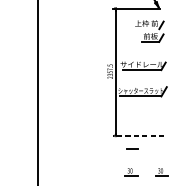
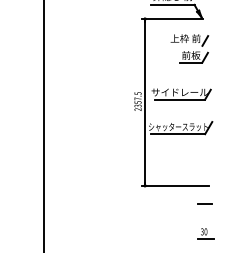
line: (138, 135) -> (175, 185), dashed -> solid
line: (131, 149) -> (204, 203), moved
part: (131, 172) -> (165, 233), removed

